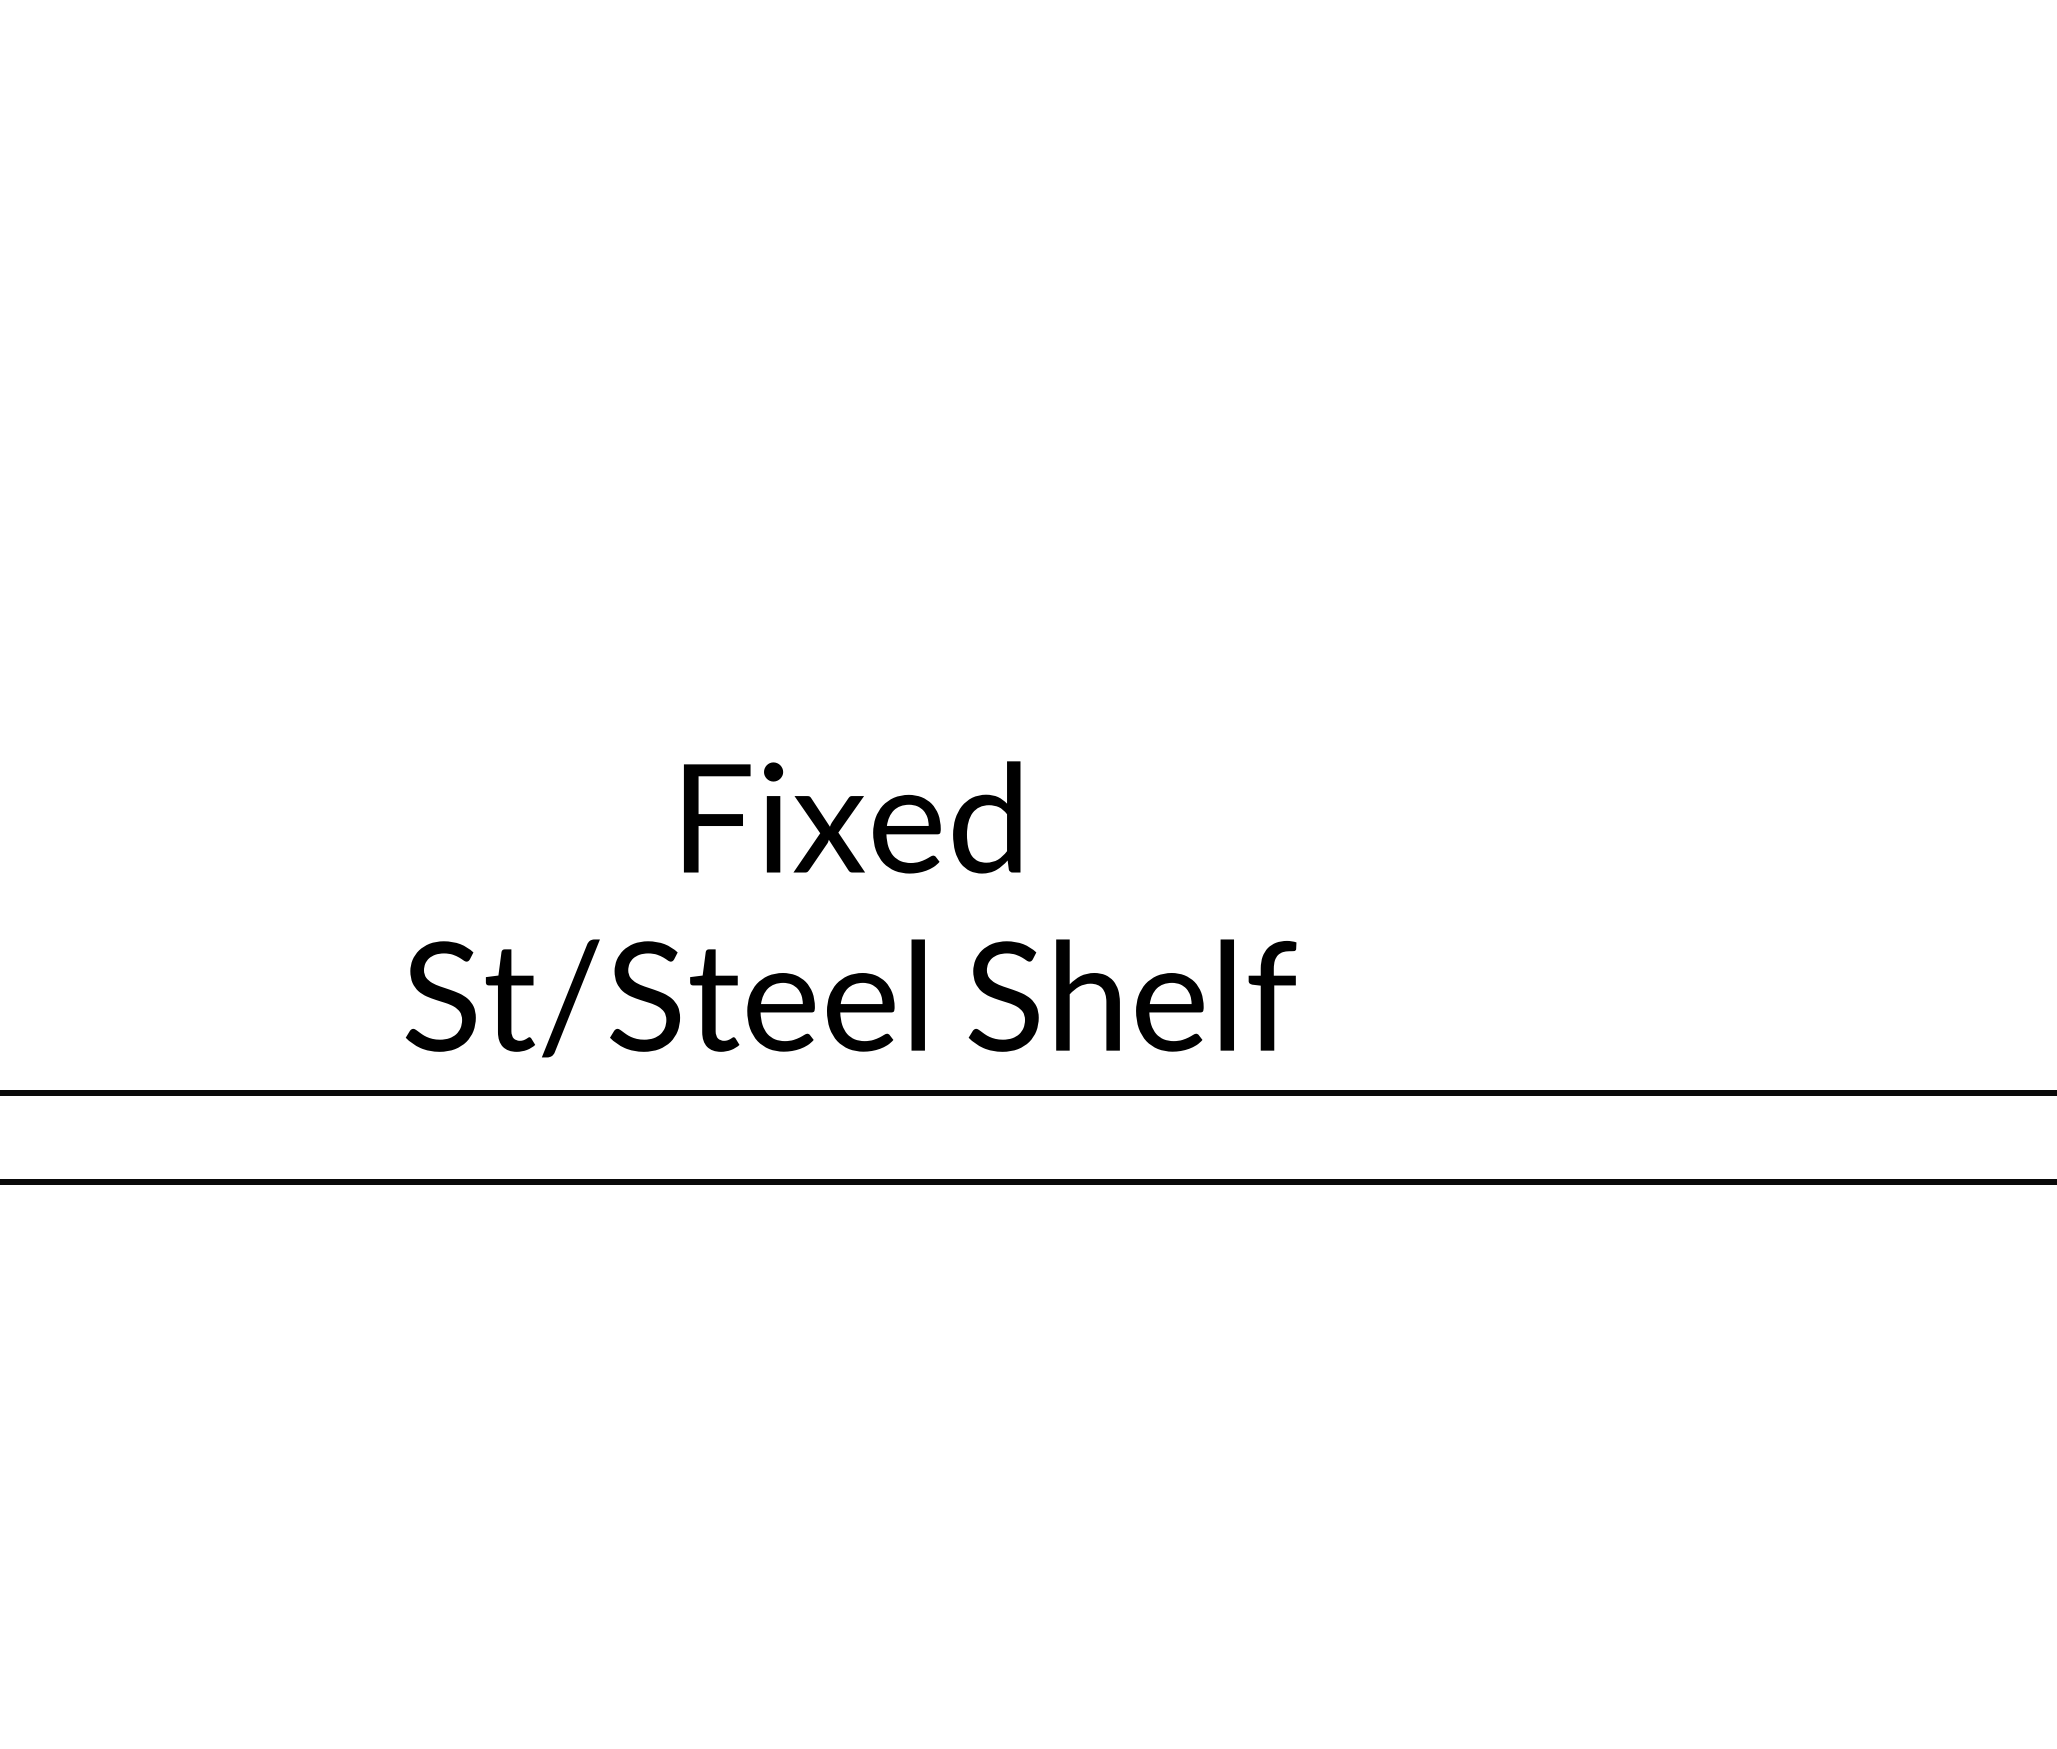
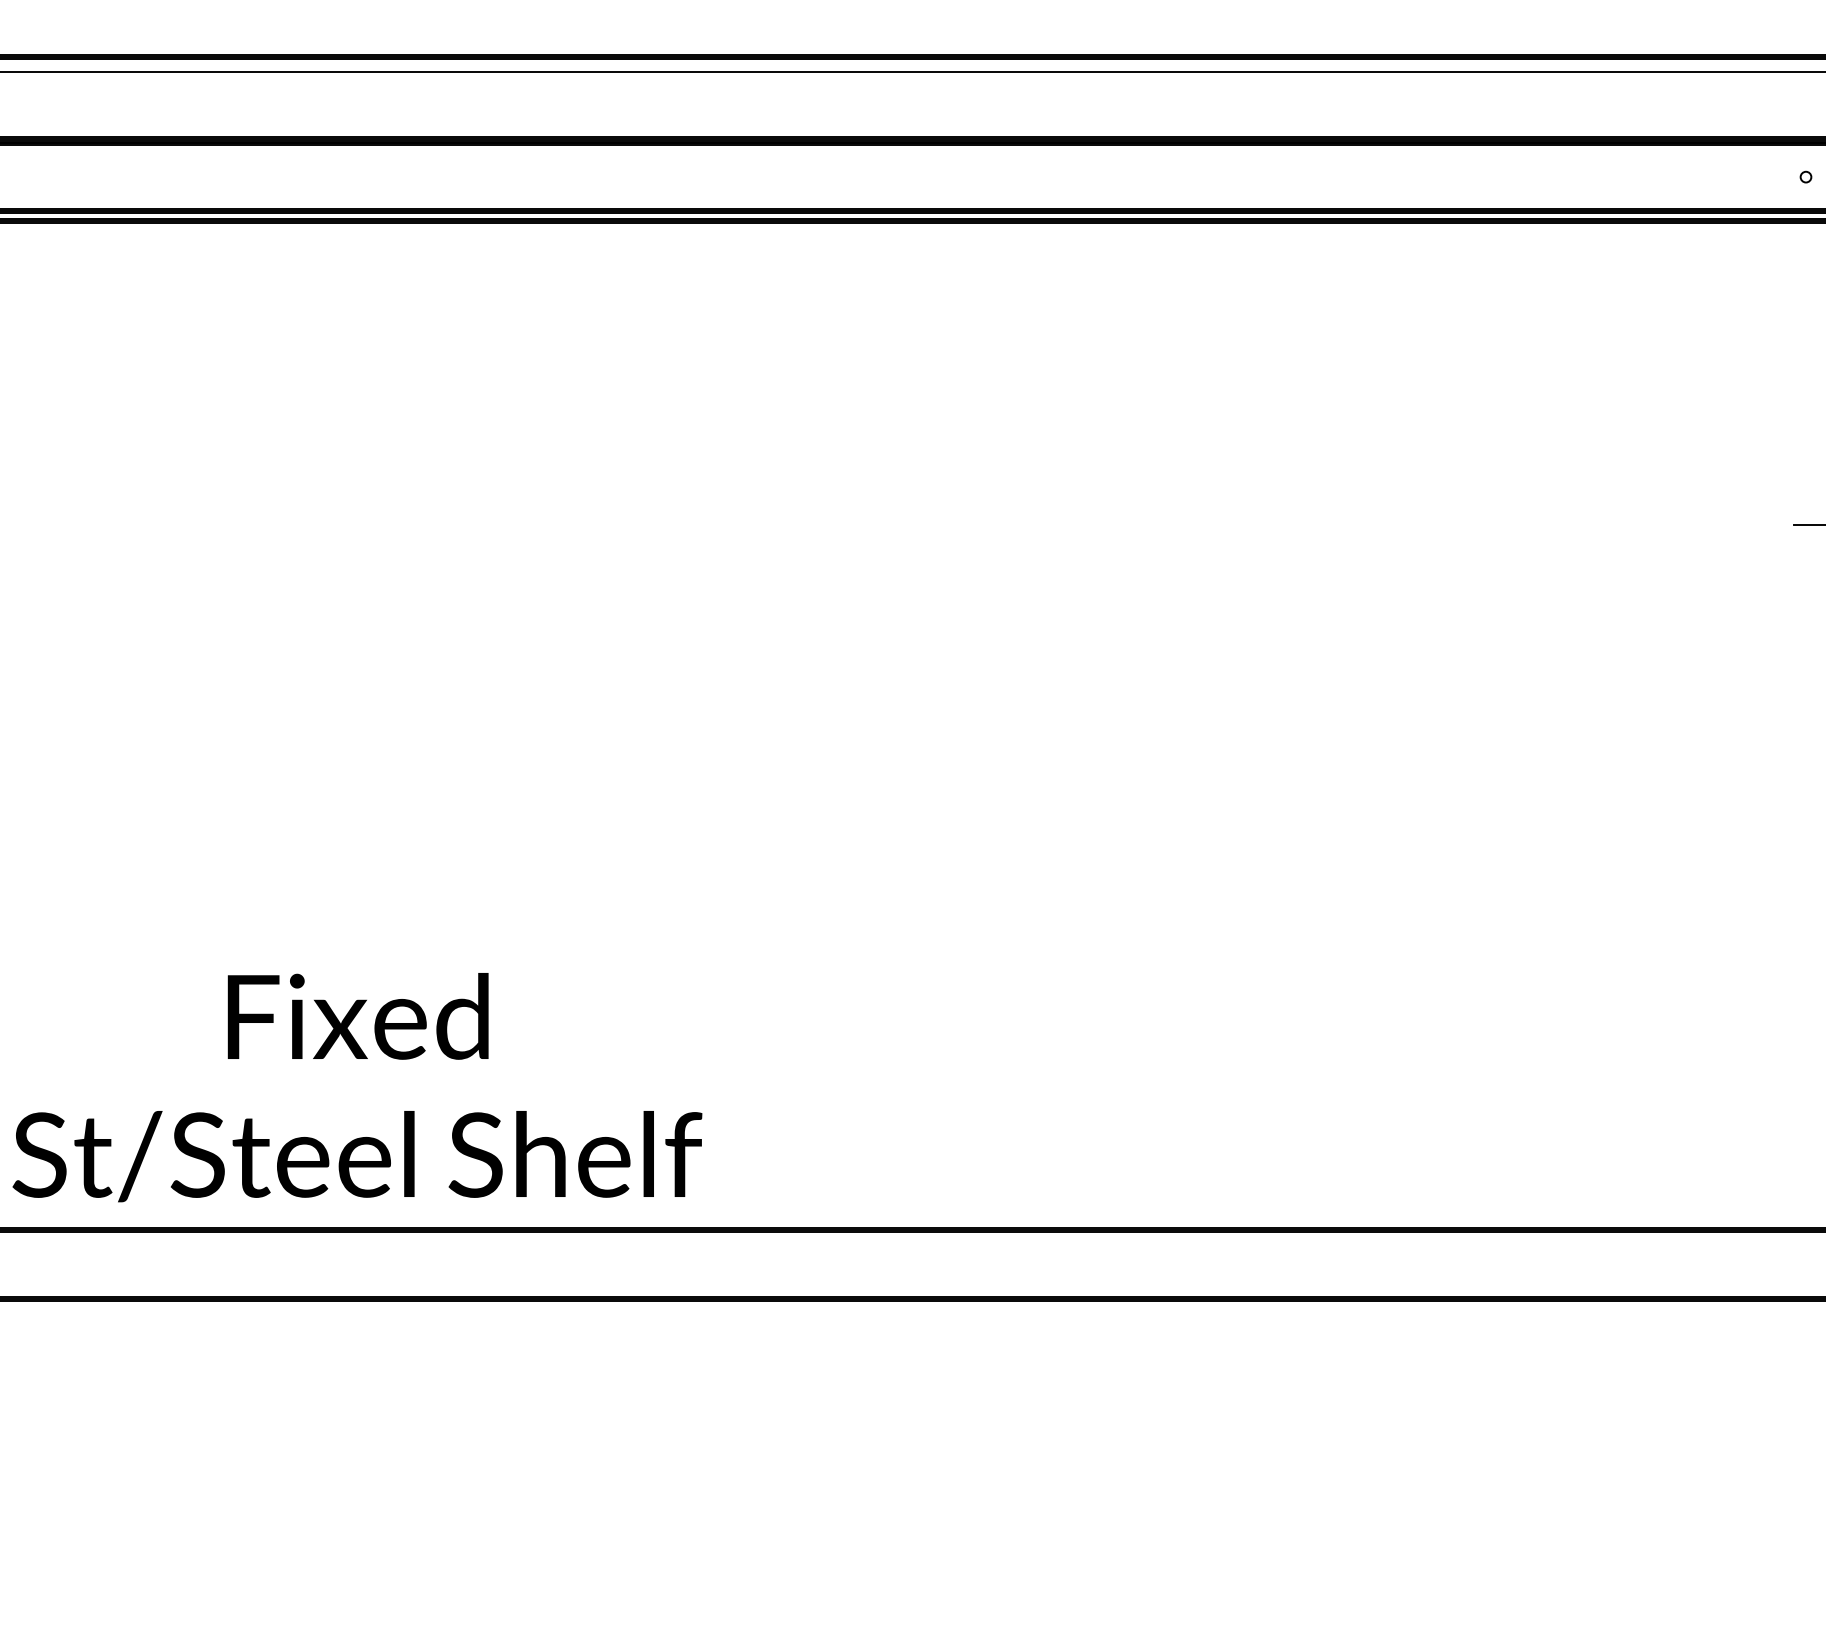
text: (851, 909) -> (357, 1087), moved

